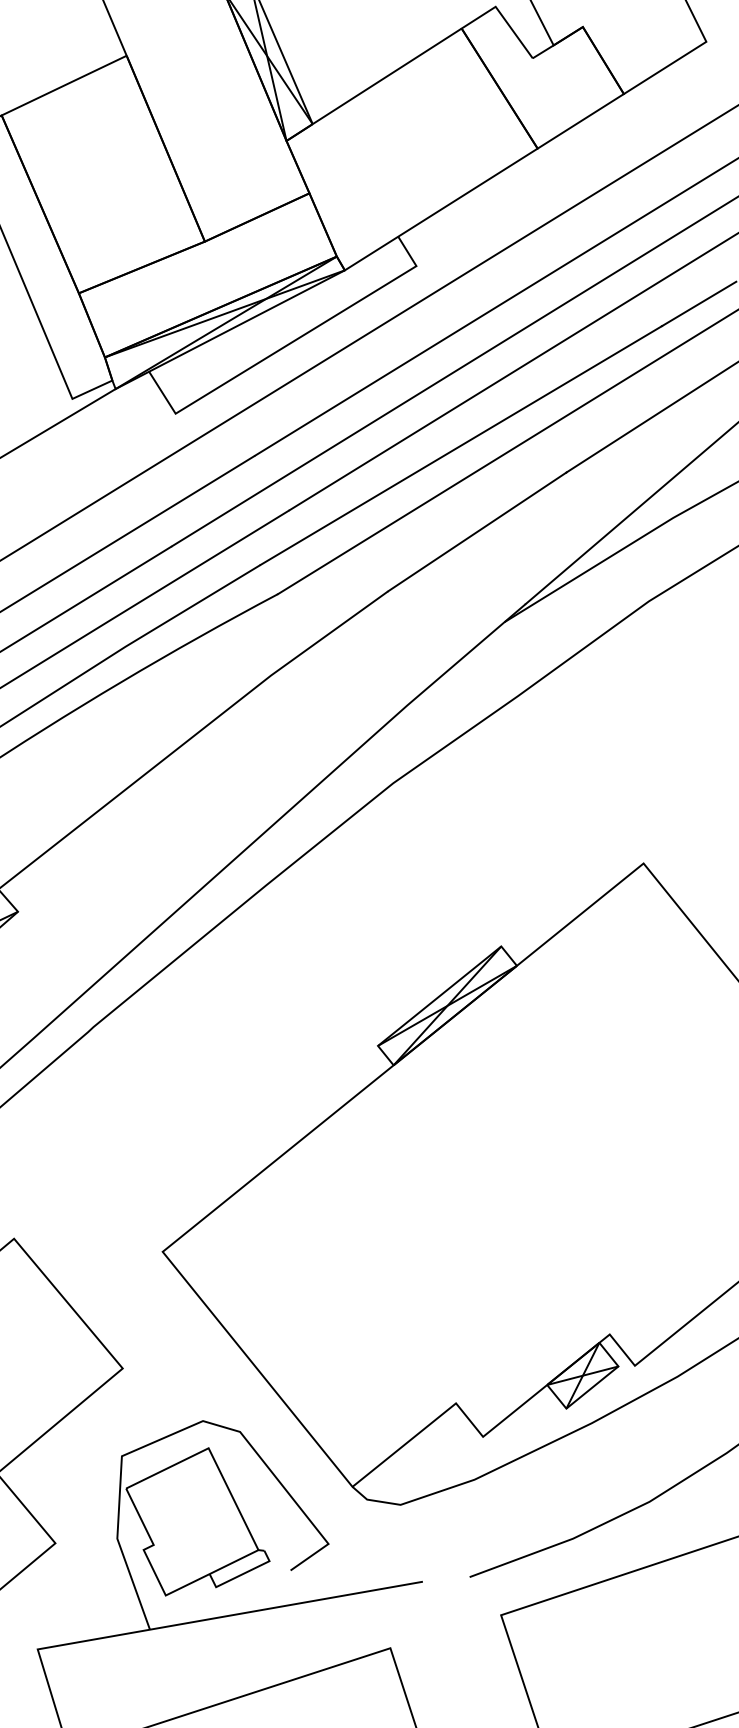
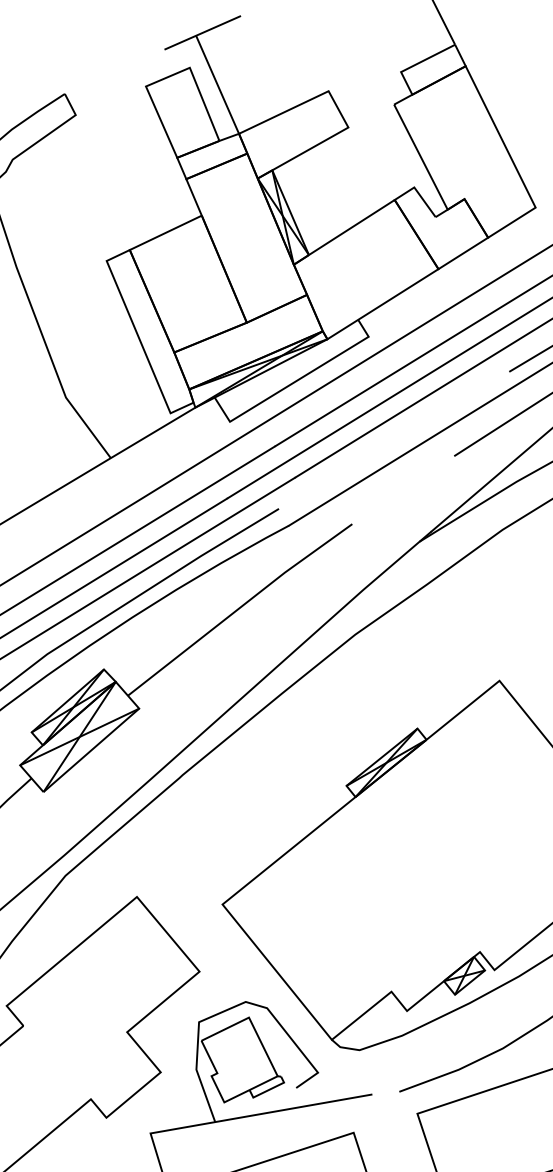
line: (461, 444) -> (394, 439), removed
line: (476, 531) -> (403, 489), removed

